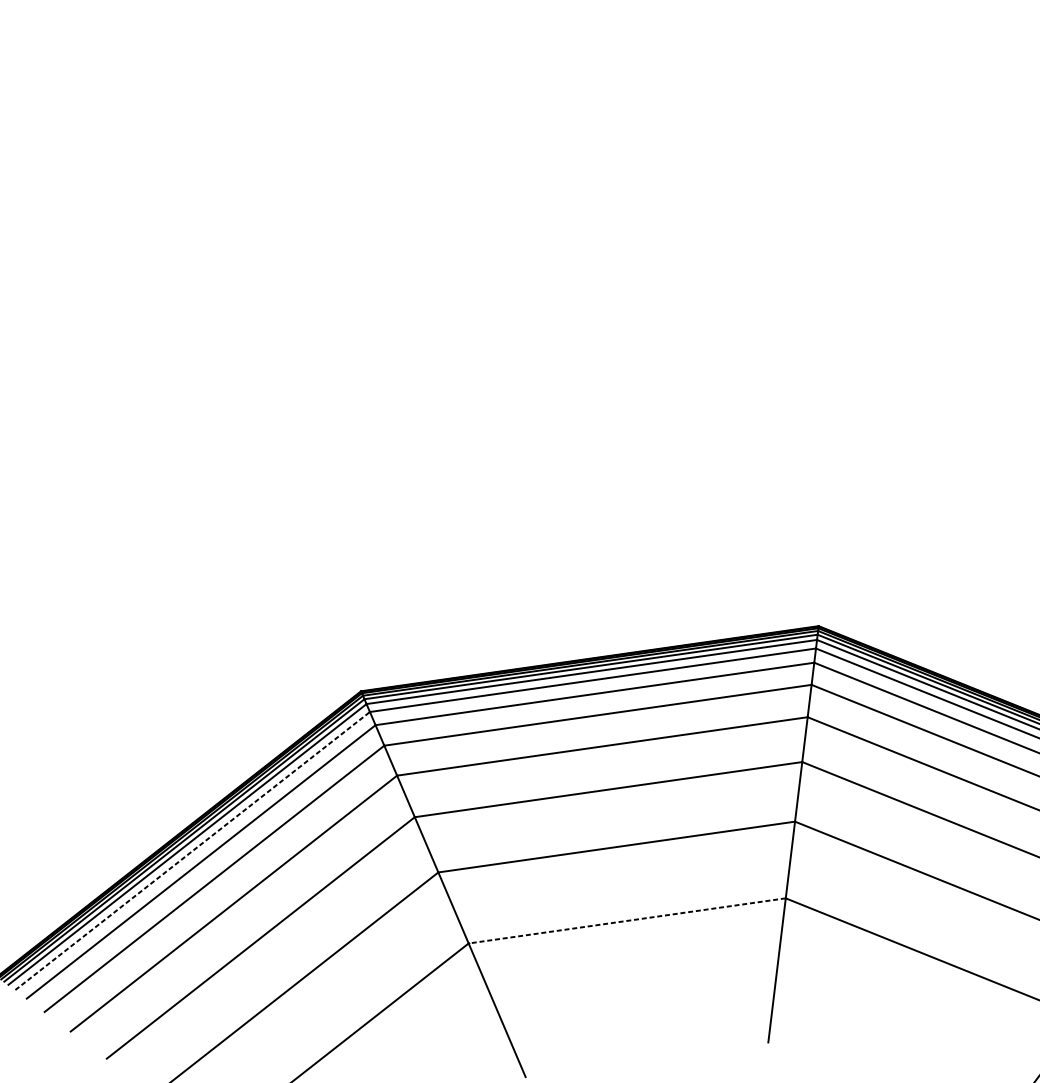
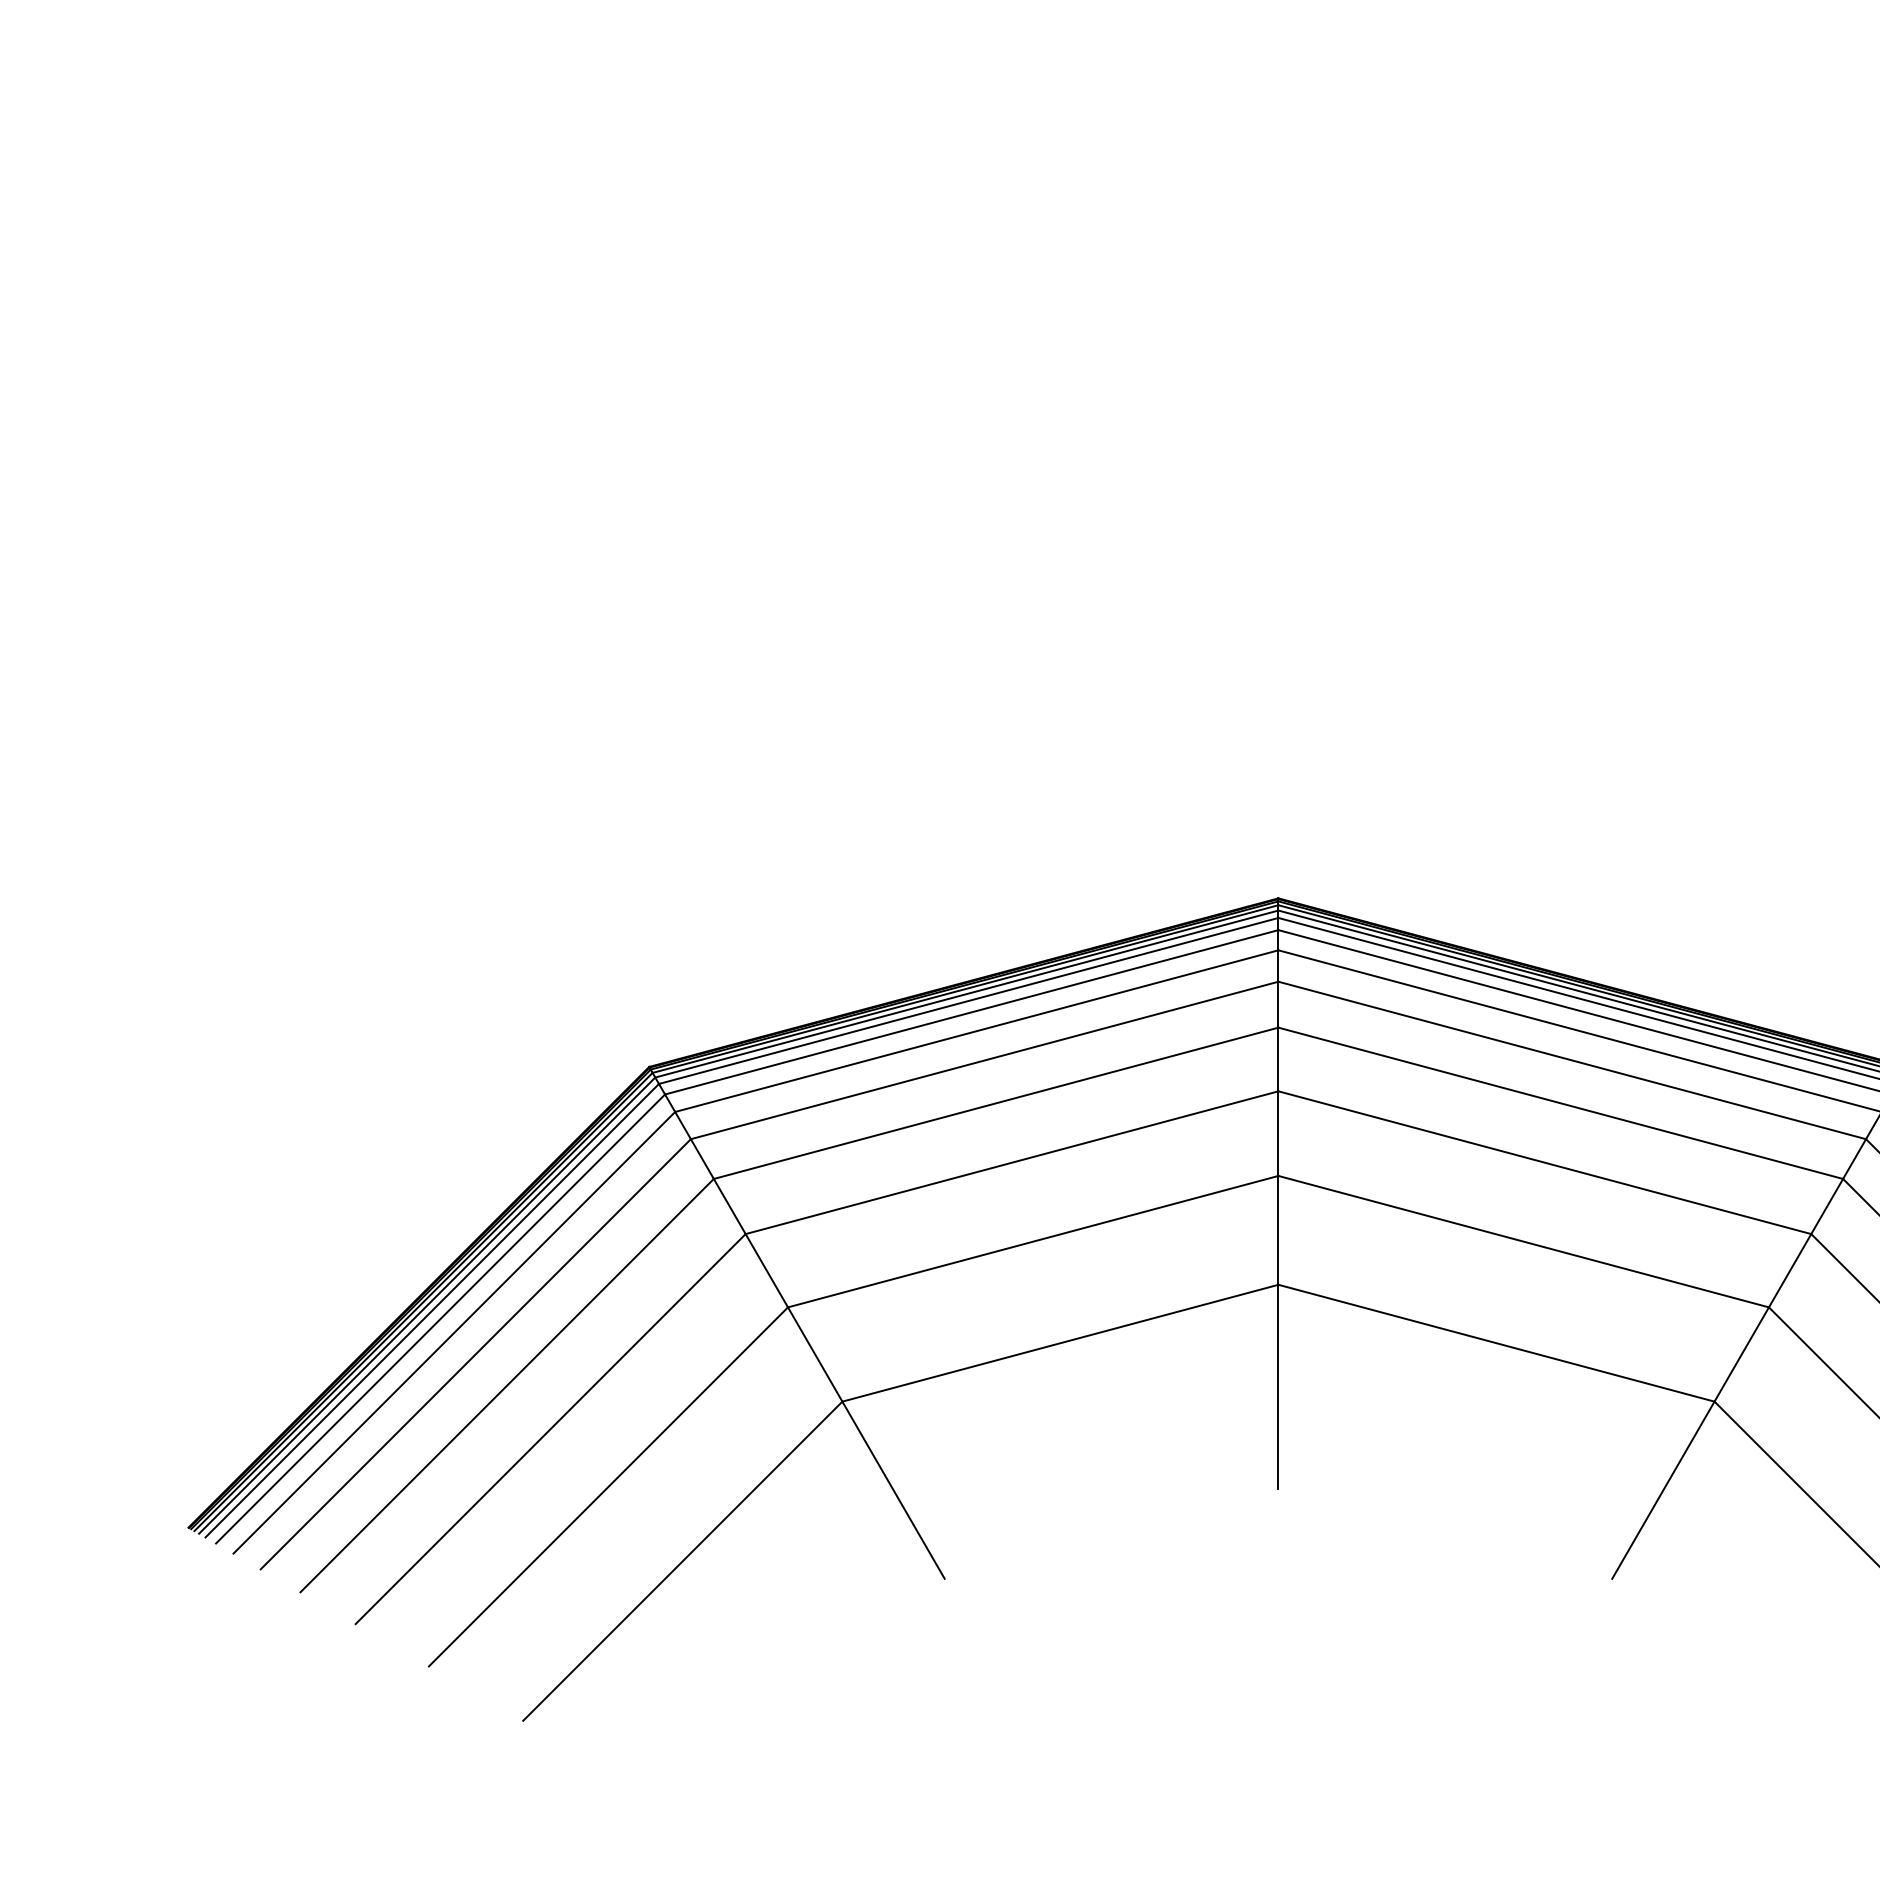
line: (192, 851) -> (440, 1319), dashed -> solid
line: (627, 921) -> (1060, 1343), dashed -> solid

